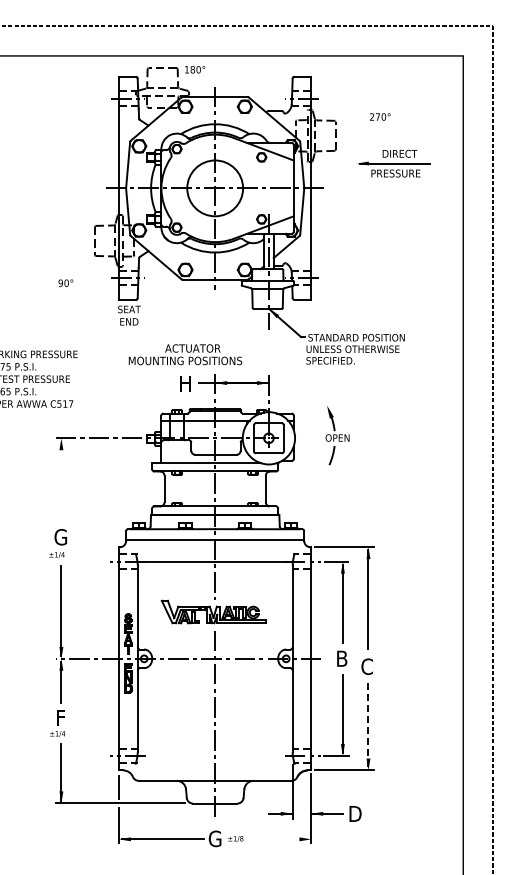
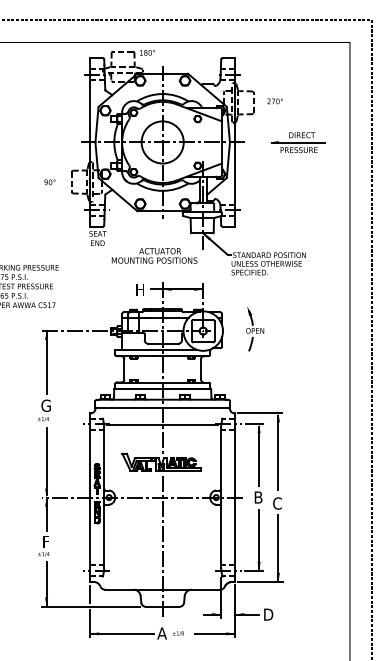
text: (380, 116) -> (275, 101), moved
part: (393, 163) -> (297, 142), moved
text: (65, 282) -> (49, 181), moved
text: (185, 354) -> (154, 255), moved
line: (61, 480) -> (46, 362), added
line: (368, 724) -> (278, 547), dashed -> solid
text: (214, 838) -> (162, 633), G -> A
line: (283, 839) -> (214, 633), added

